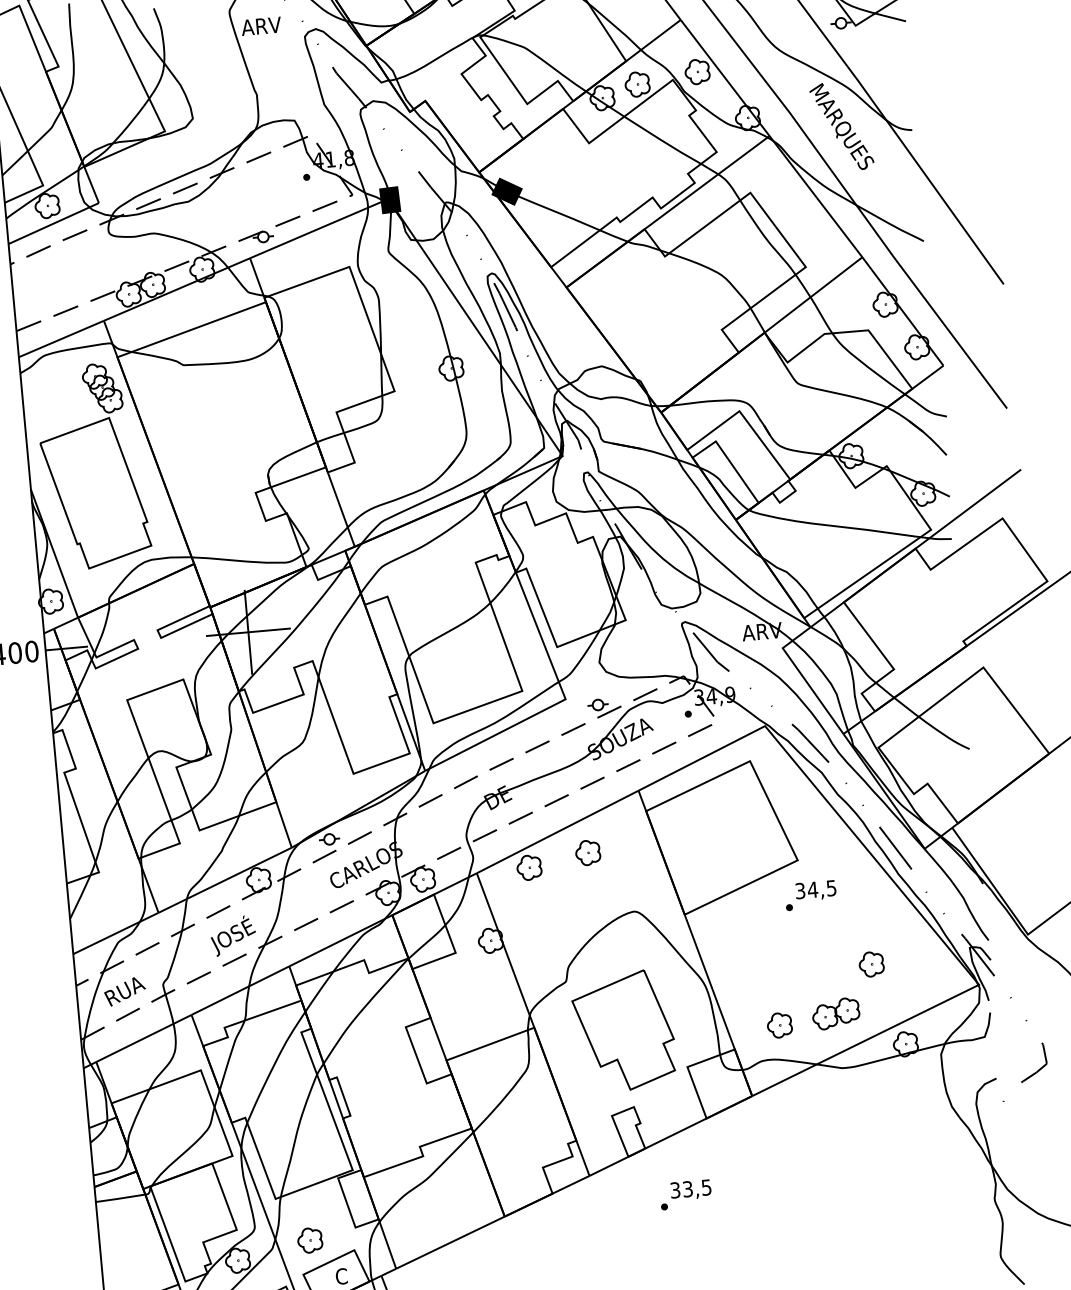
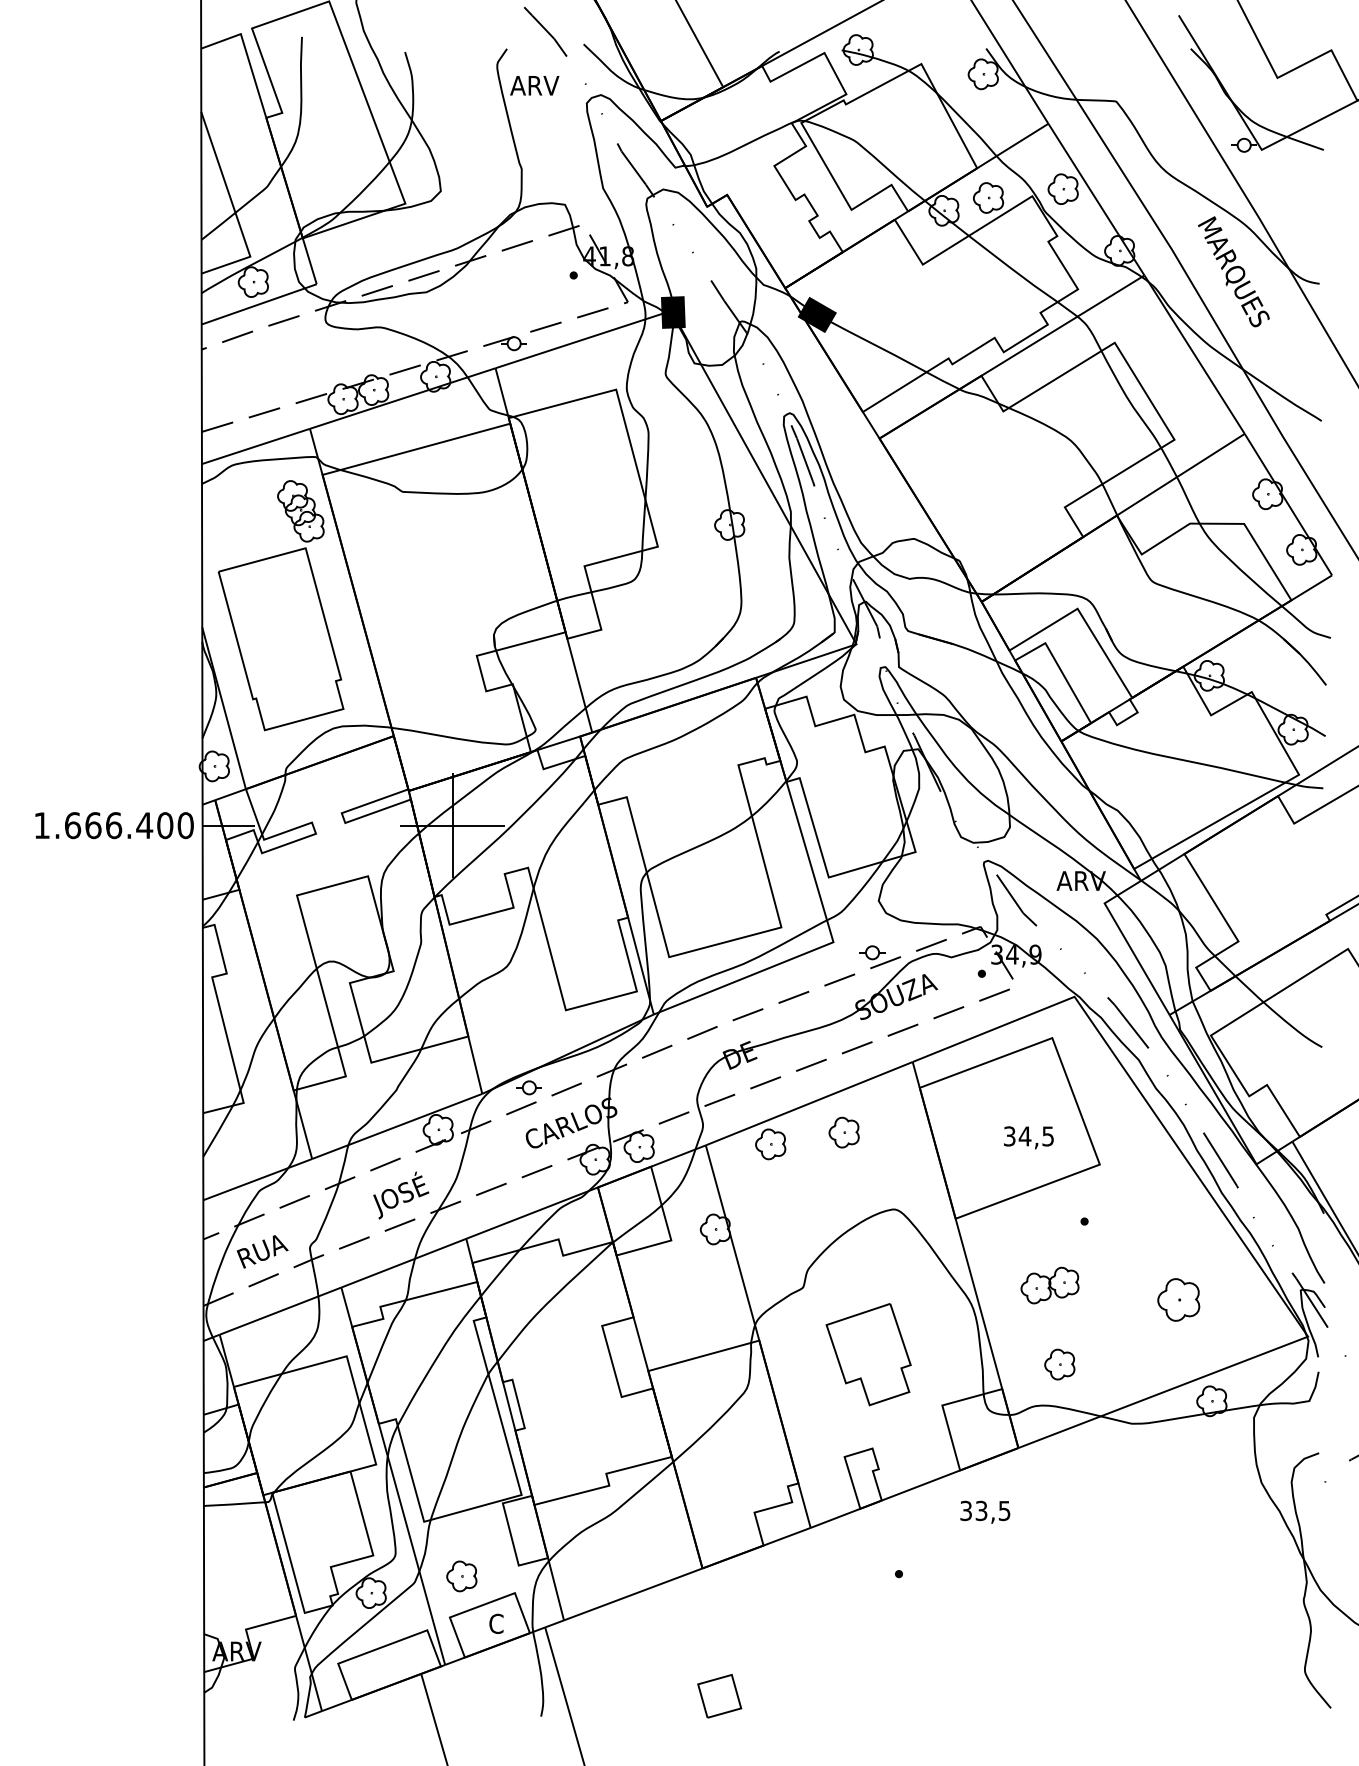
text: (815, 890) -> (1028, 1137), moved
part: (871, 964) -> (1178, 1299), size x1.4
part: (835, 1013) -> (1049, 1285), moved
part: (623, 1031) -> (868, 1354), size x0.7
text: (691, 1189) -> (985, 1511), moved

